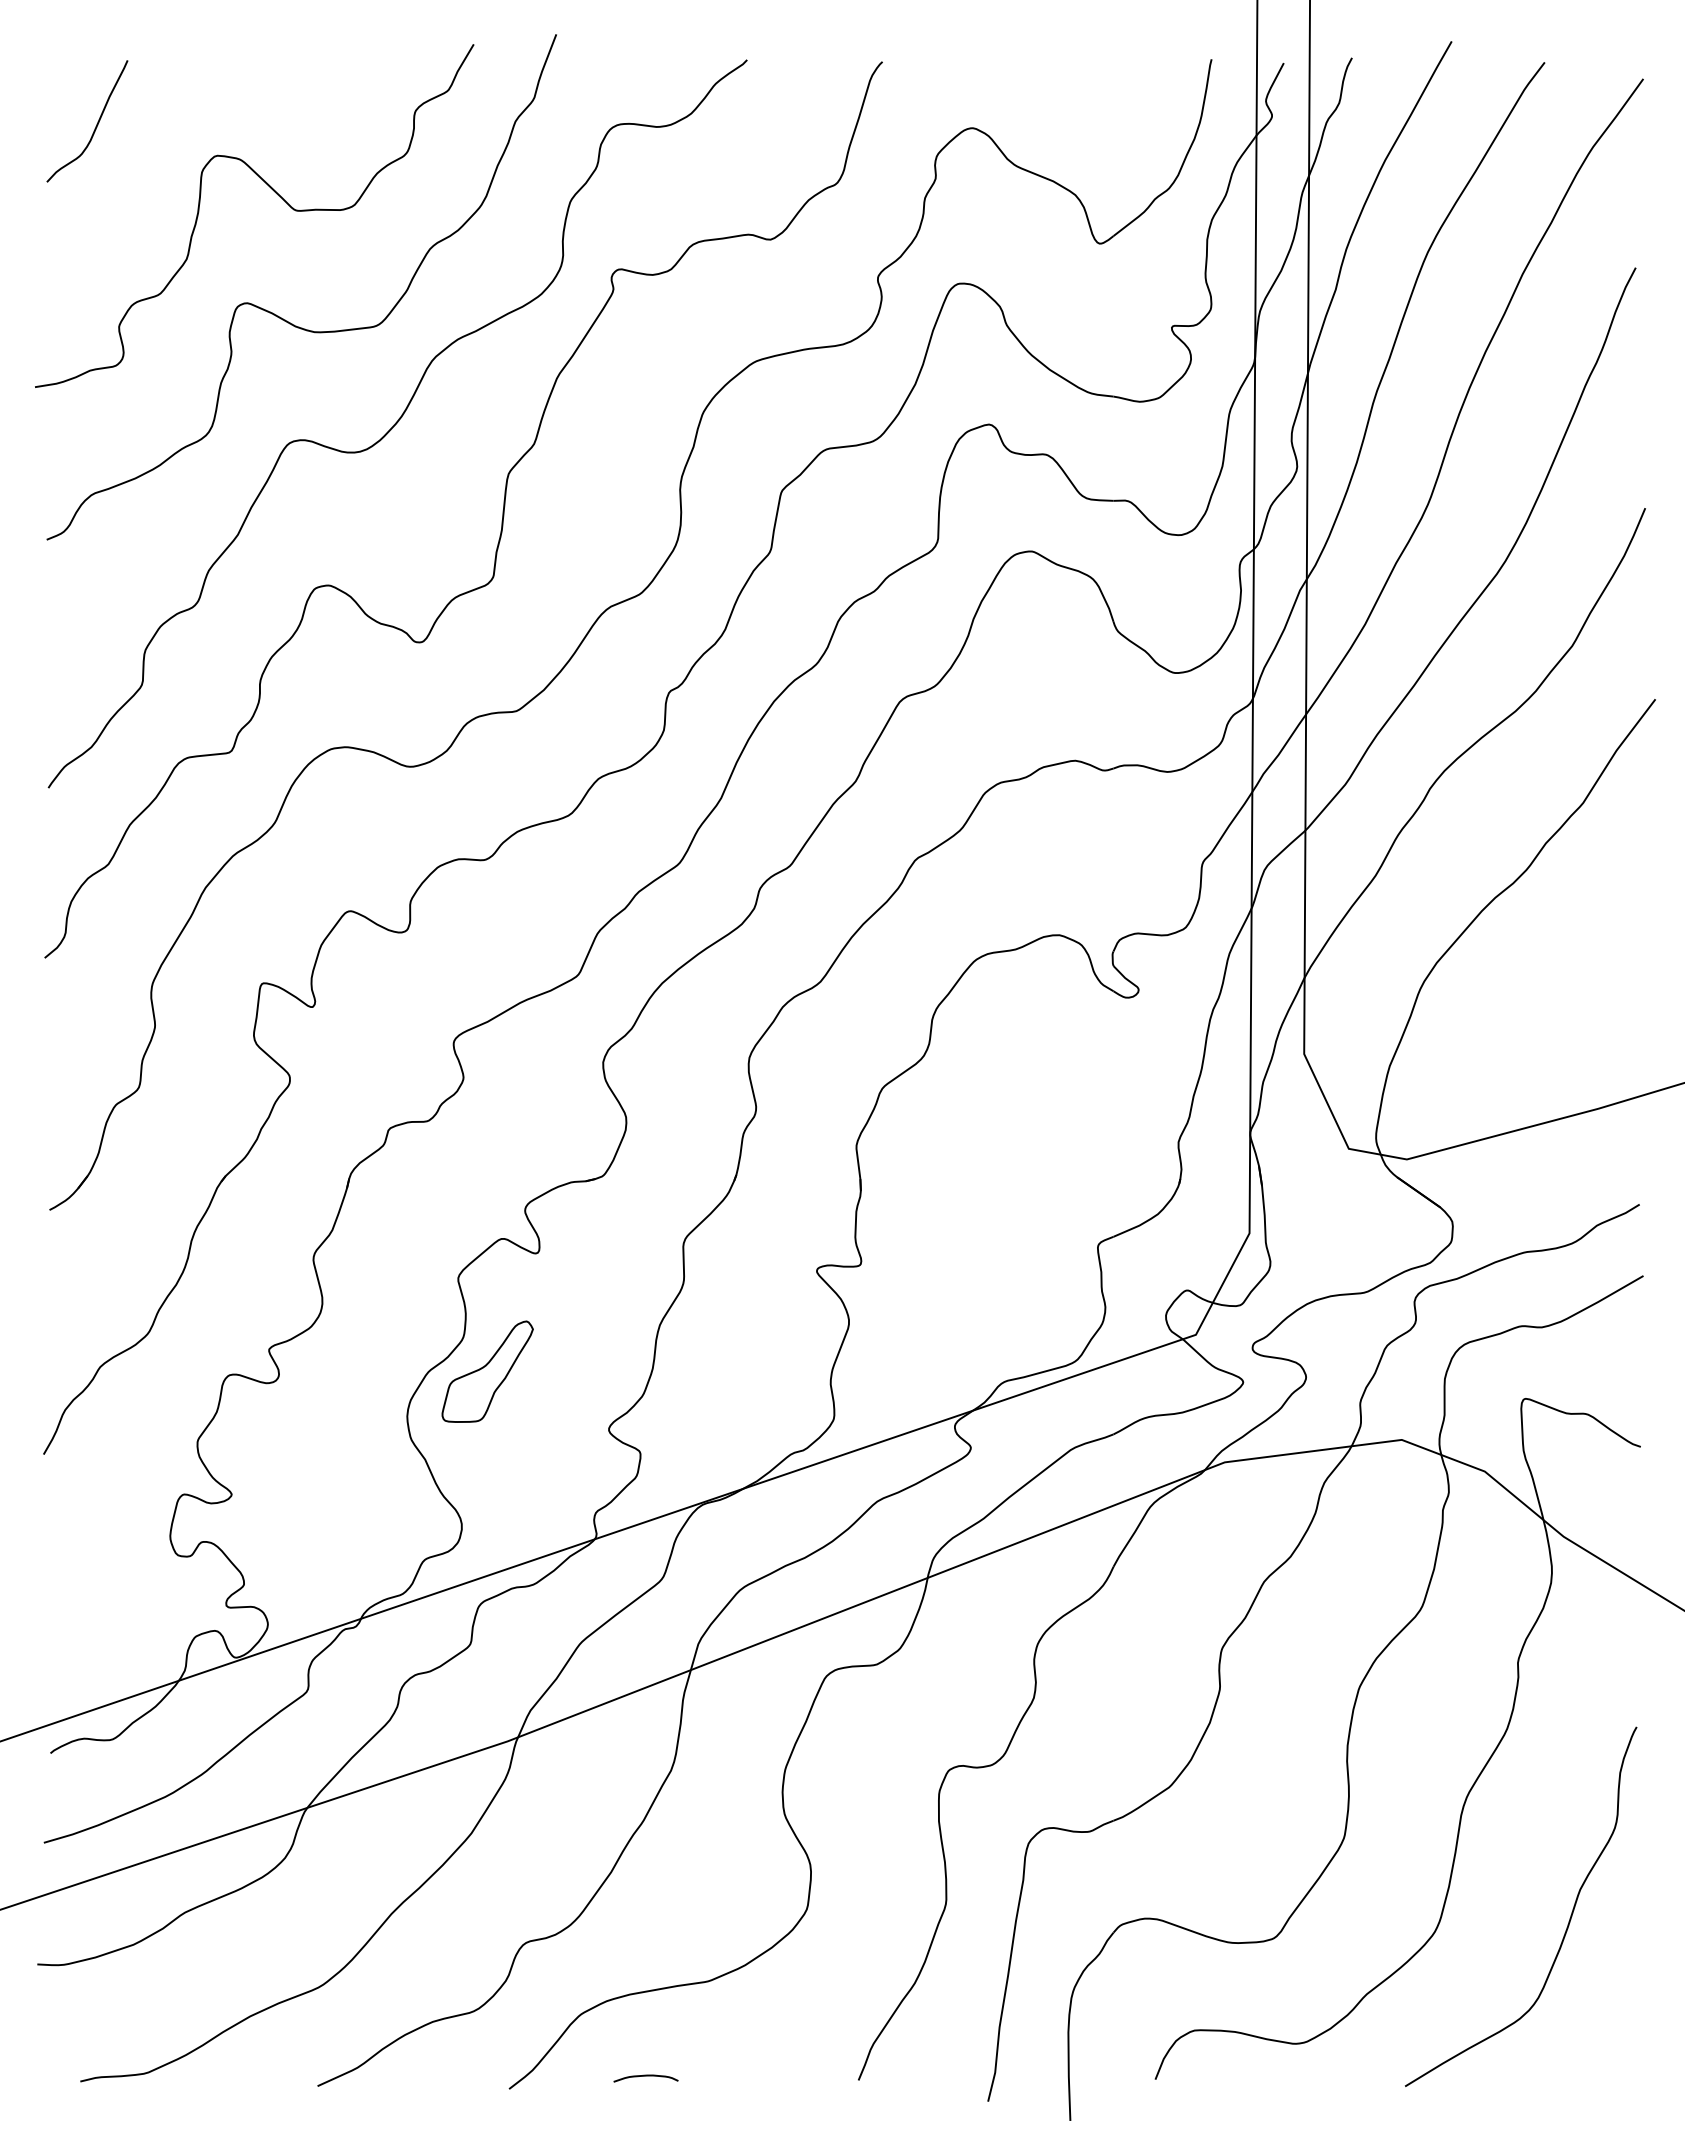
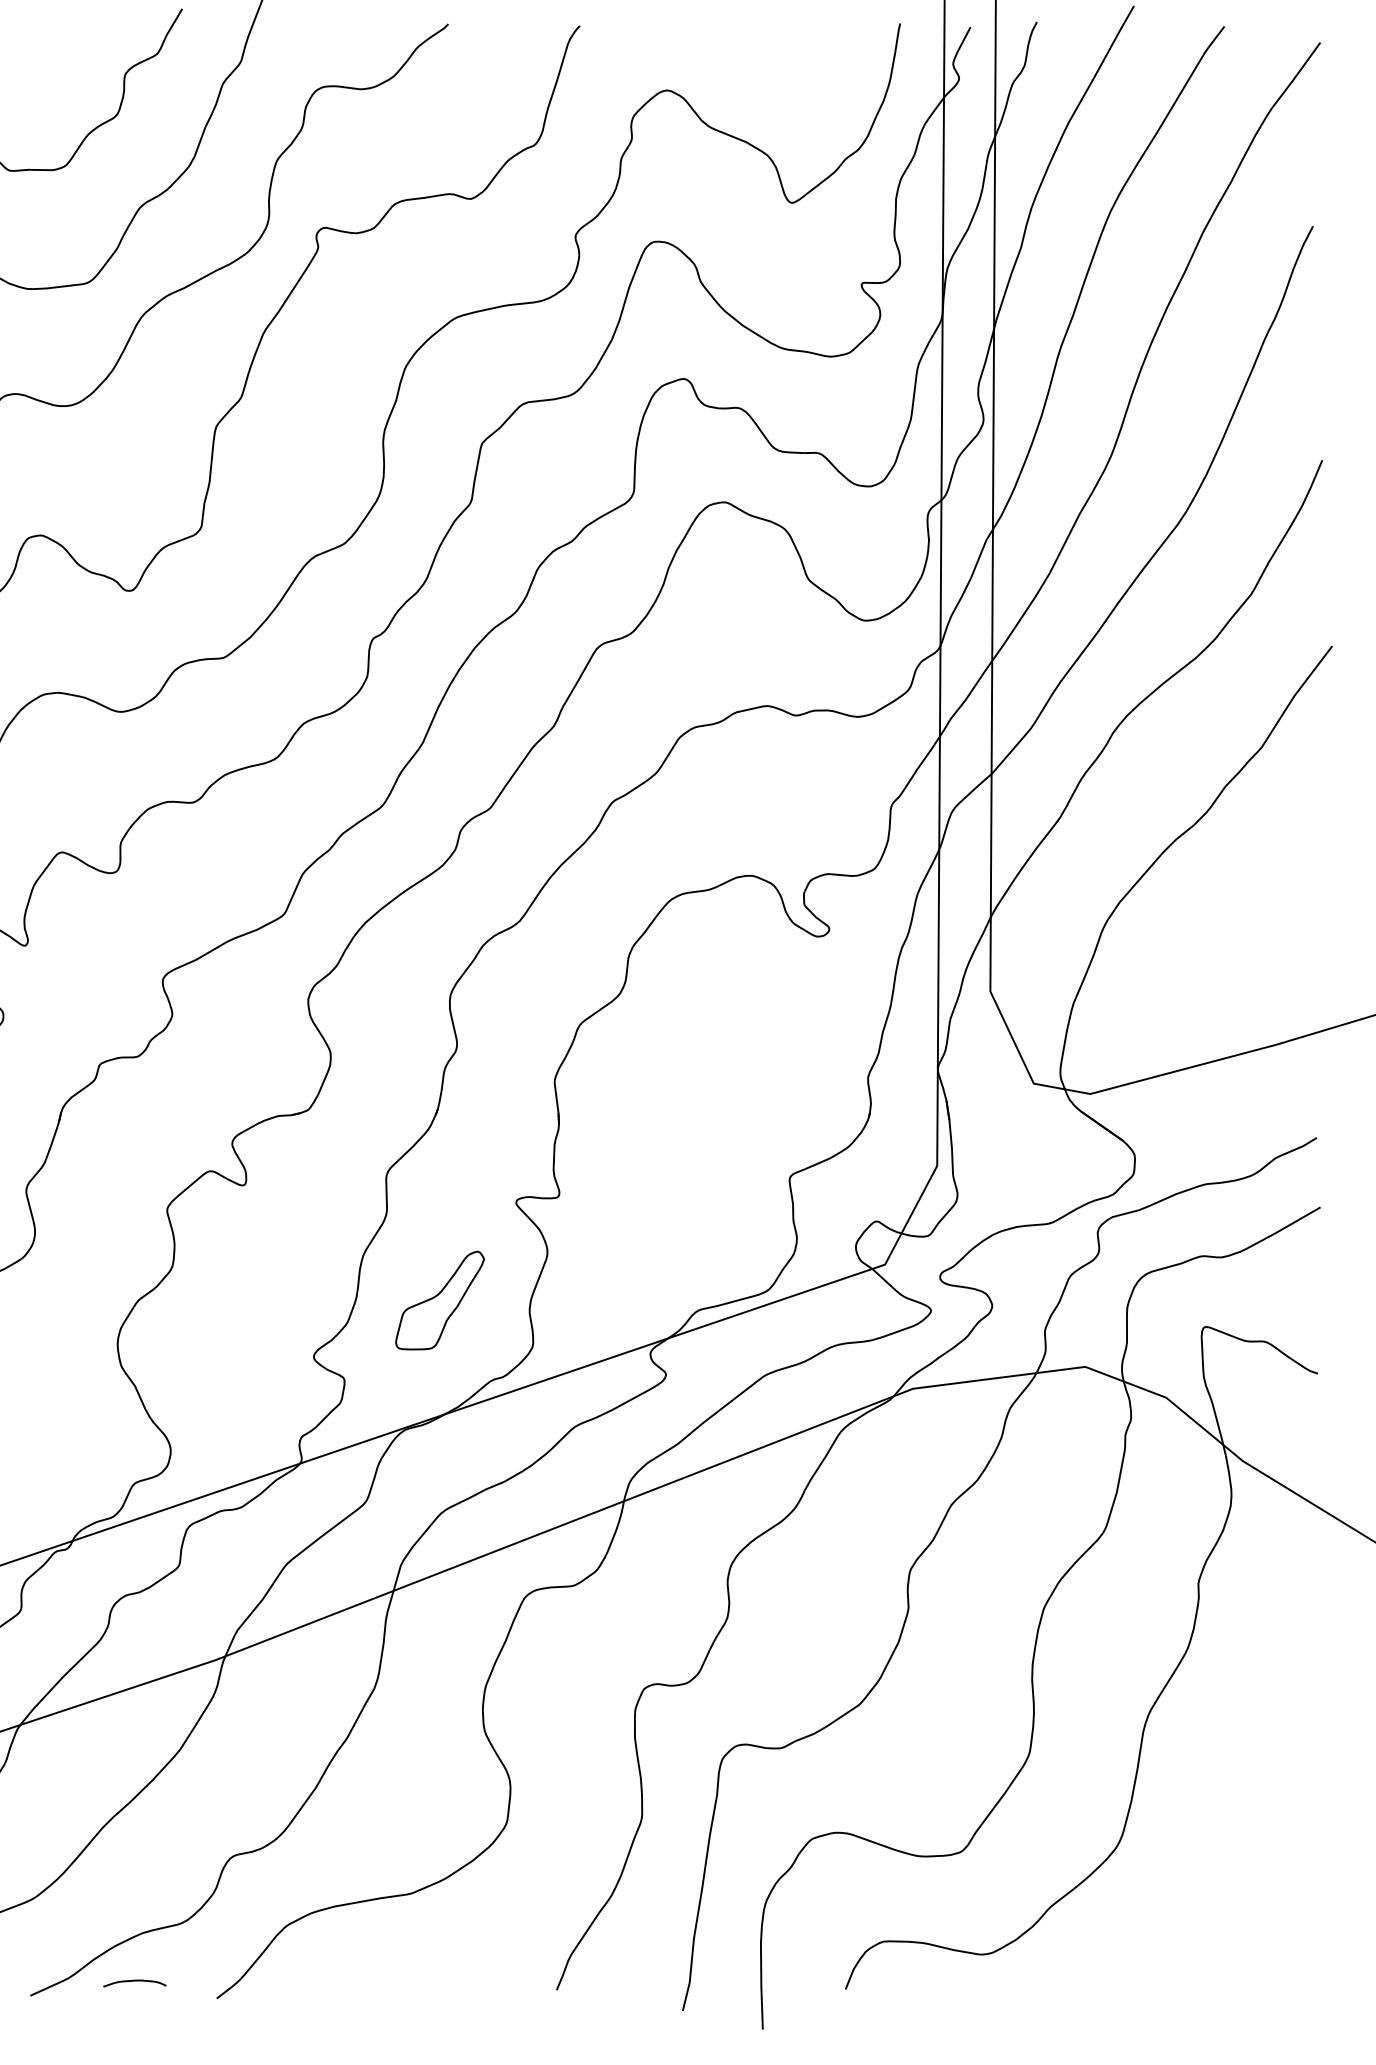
part: (487, 1371) -> (439, 1300), moved
curve: (1568, 1921) -> (1247, 1835), removed
curve: (645, 2076) -> (134, 1981), moved

